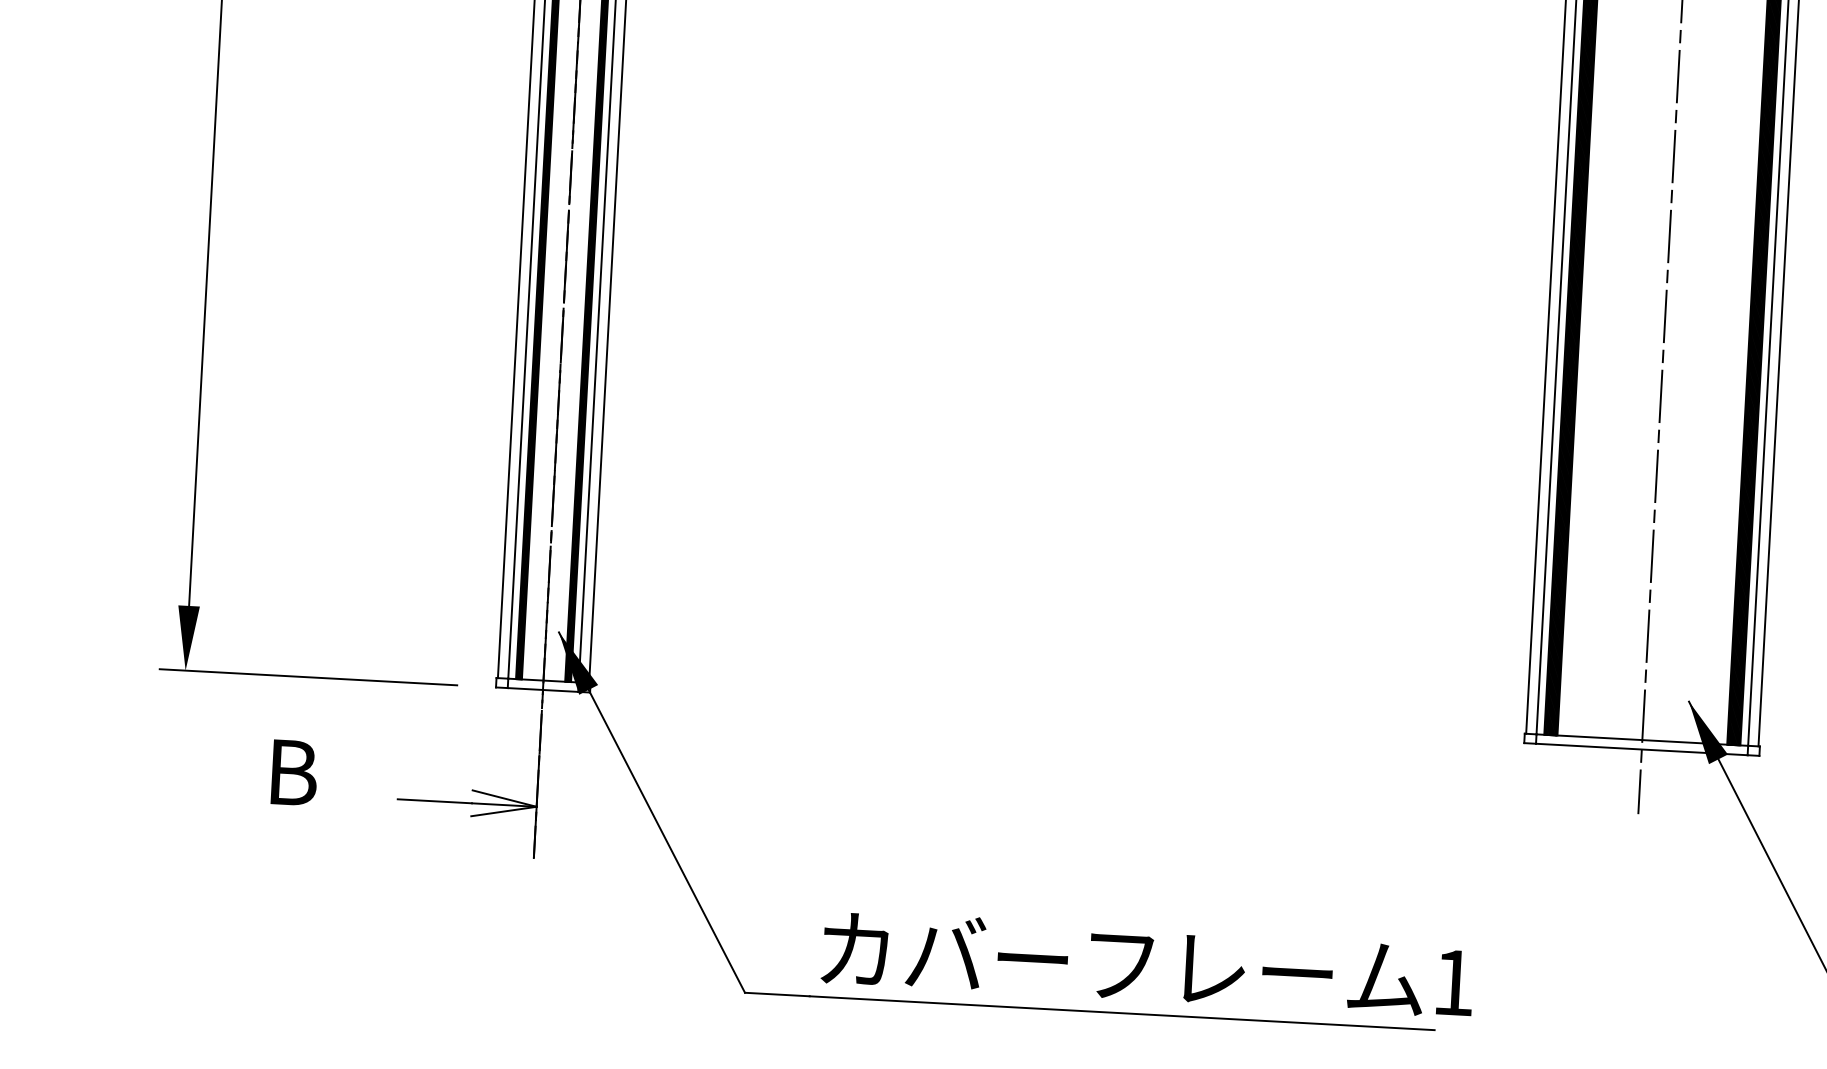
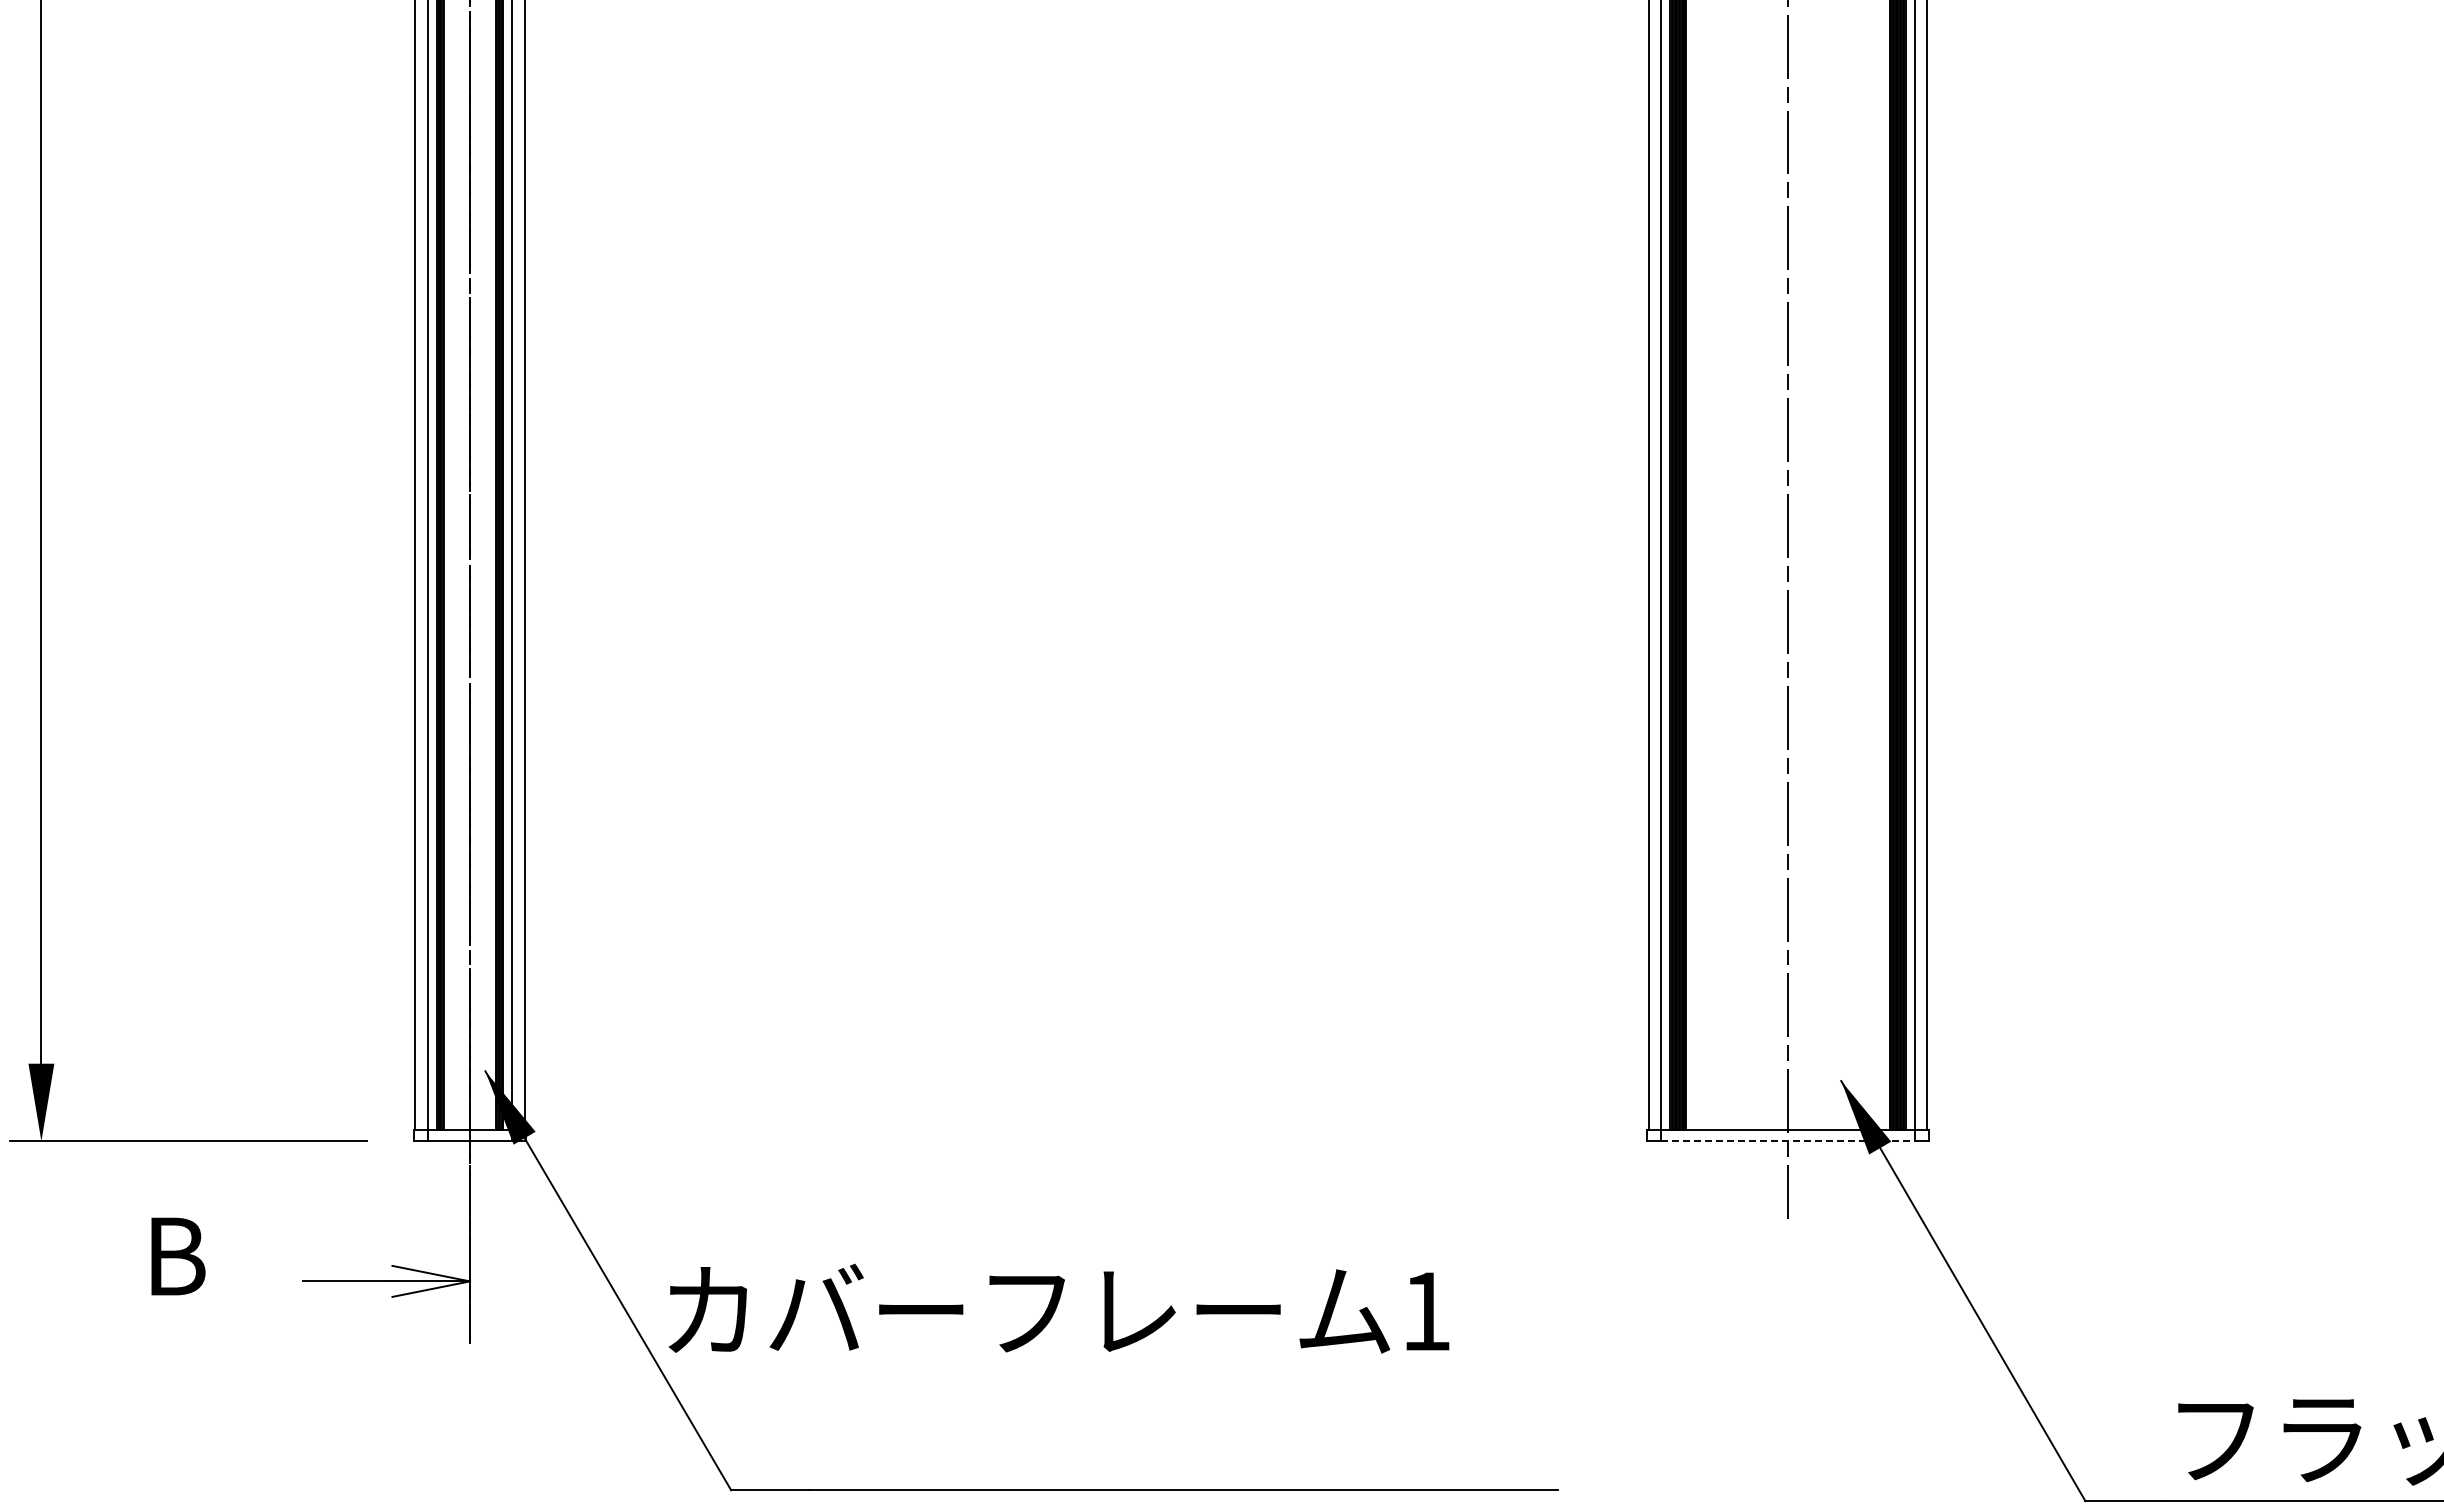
line: (1641, 749) -> (1787, 1141), solid -> dashed
text: (1147, 963) -> (1058, 1308), moved

